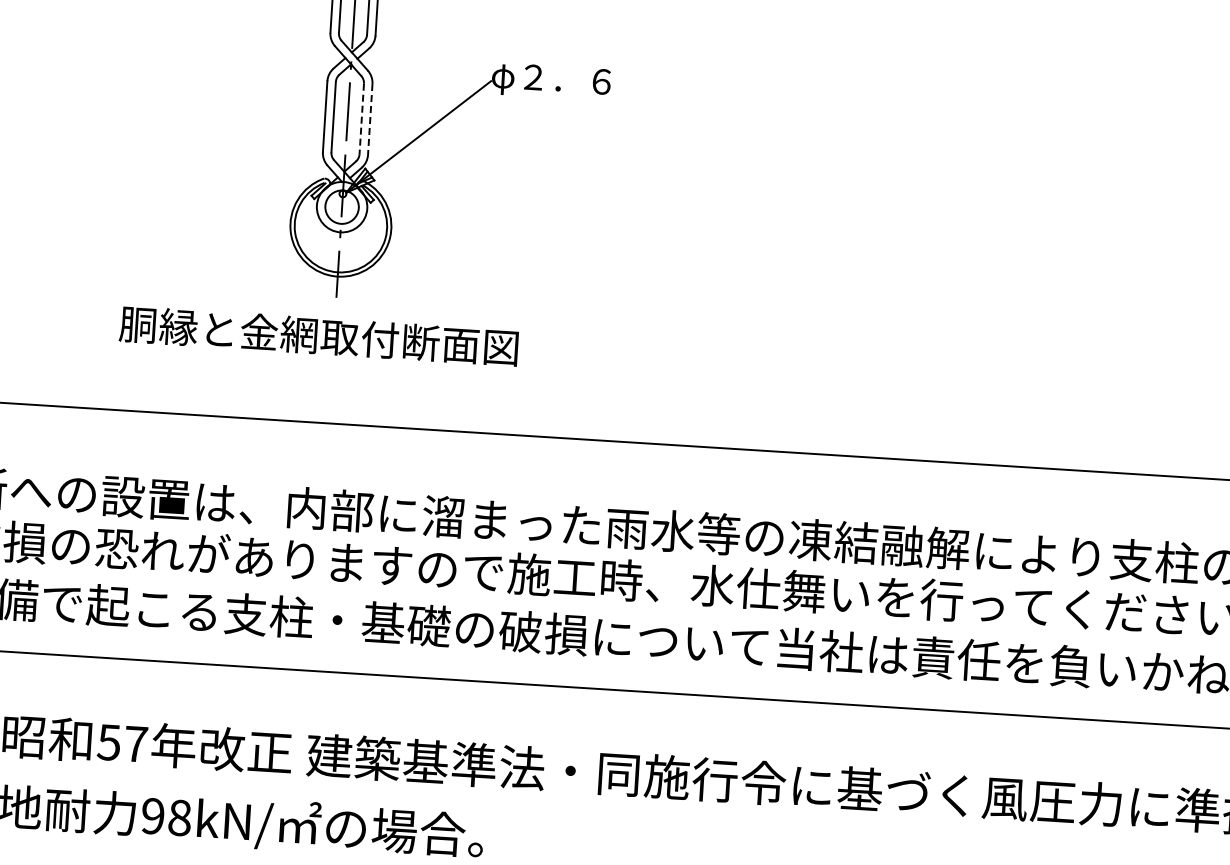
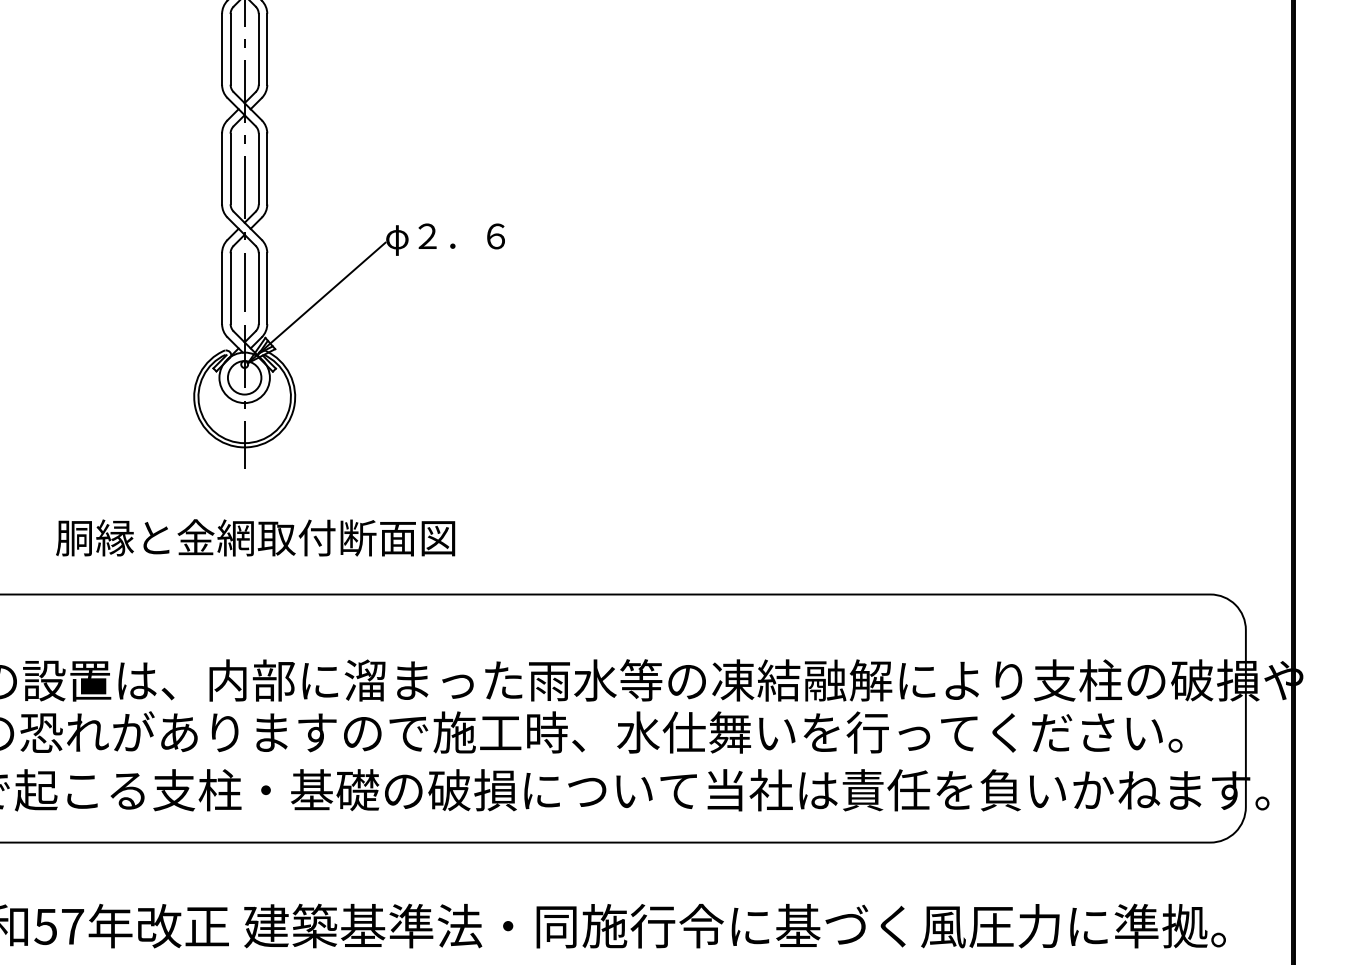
line: (361, 119) -> (258, 289), dashed -> solid
line: (370, 119) -> (267, 288), dashed -> solid
text: (318, 335) -> (255, 537), moved

